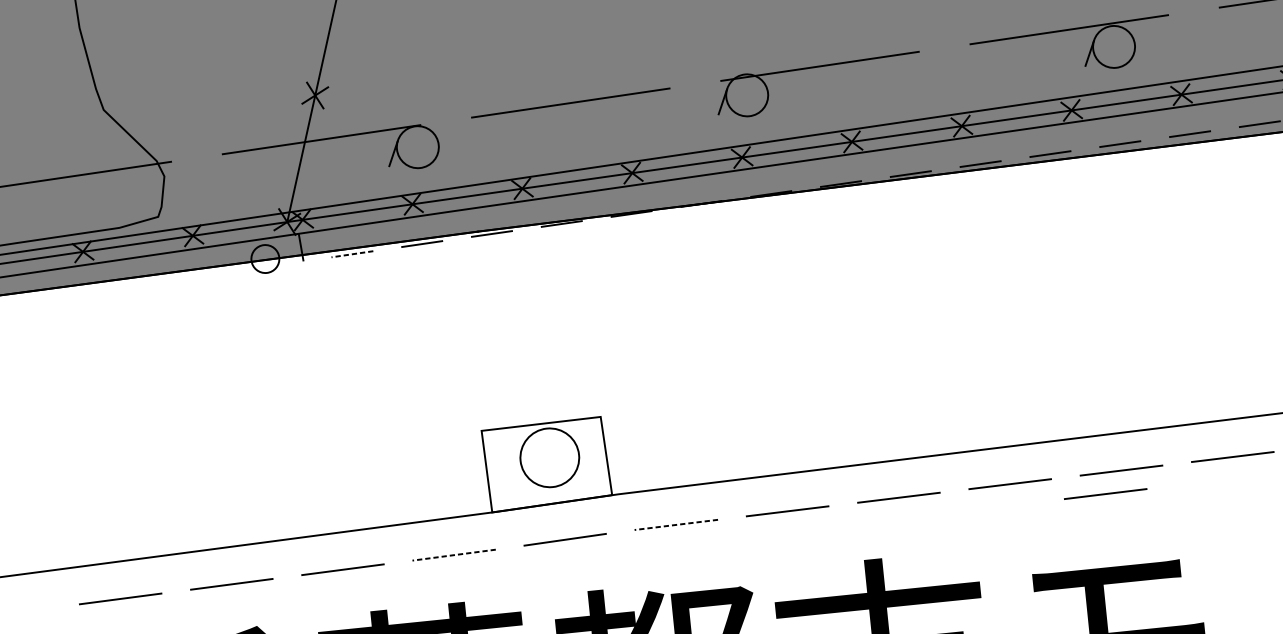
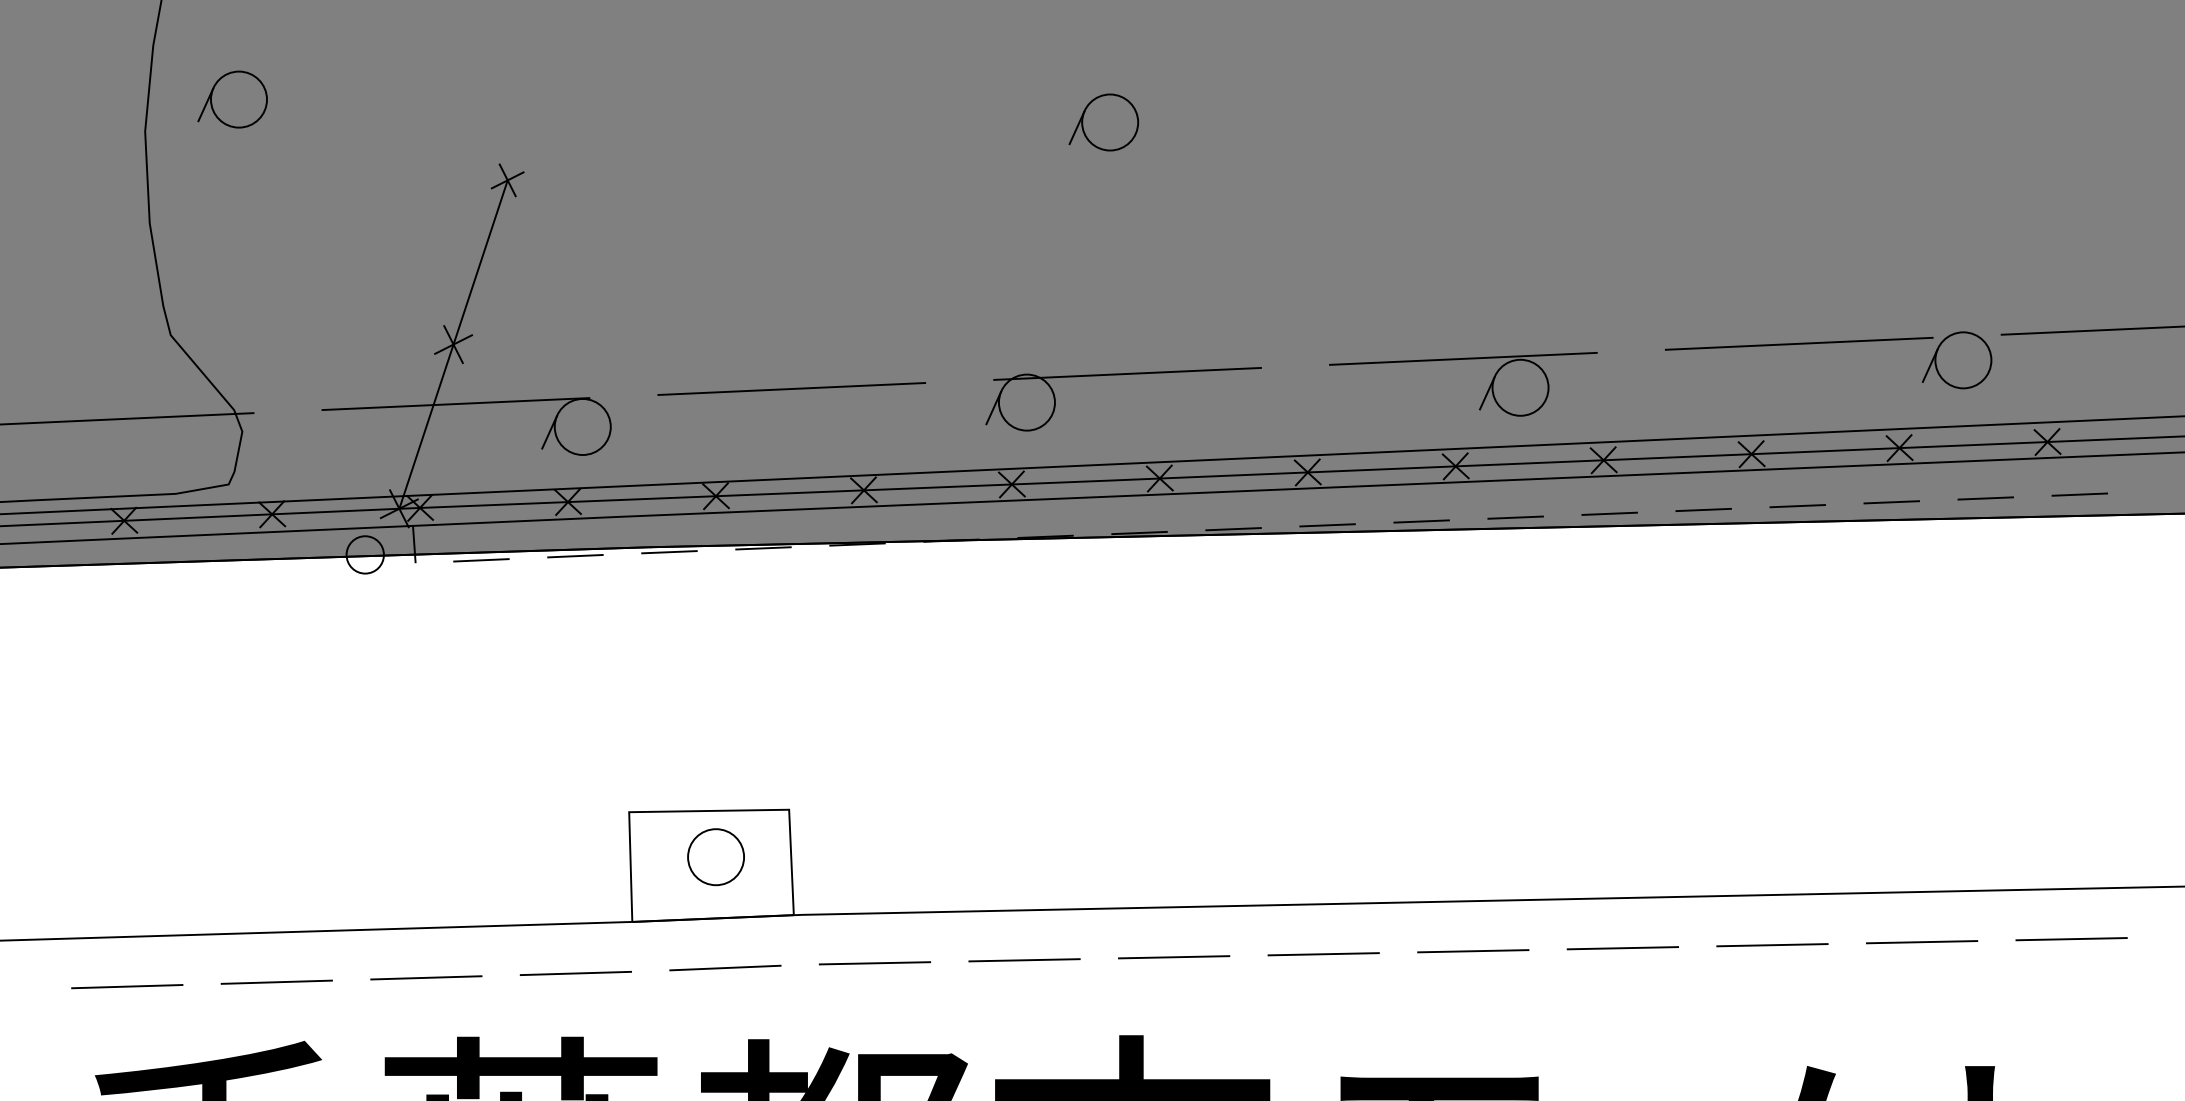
line: (351, 254) -> (480, 560), dashed -> solid
circle: (550, 458) -> (716, 857), size x0.71
line: (1105, 494) -> (1449, 980), removed
line: (675, 525) -> (874, 963), dashed -> solid
line: (453, 555) -> (575, 973), dashed -> solid

